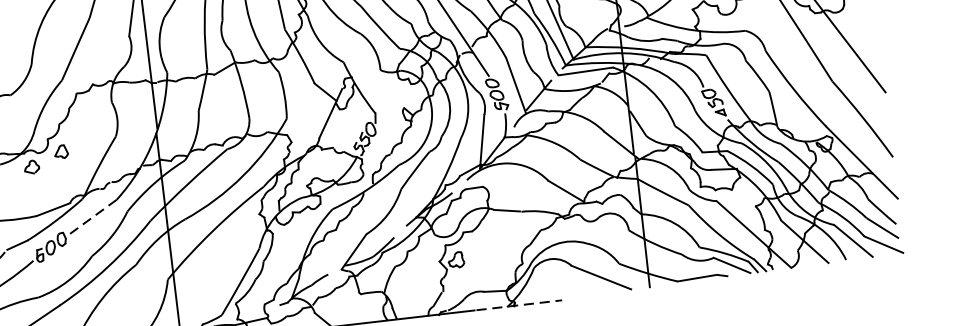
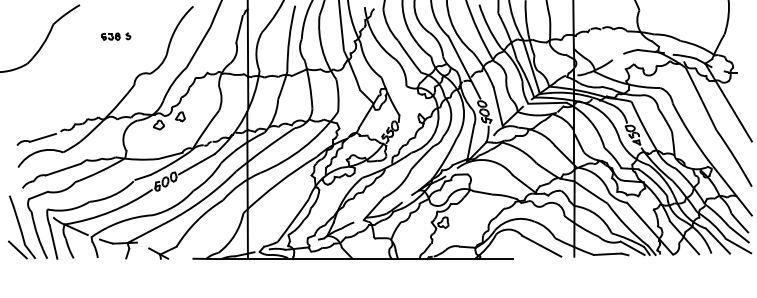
line: (92, 217) -> (196, 164), dashed -> solid
line: (519, 304) -> (483, 258), dashed -> solid

